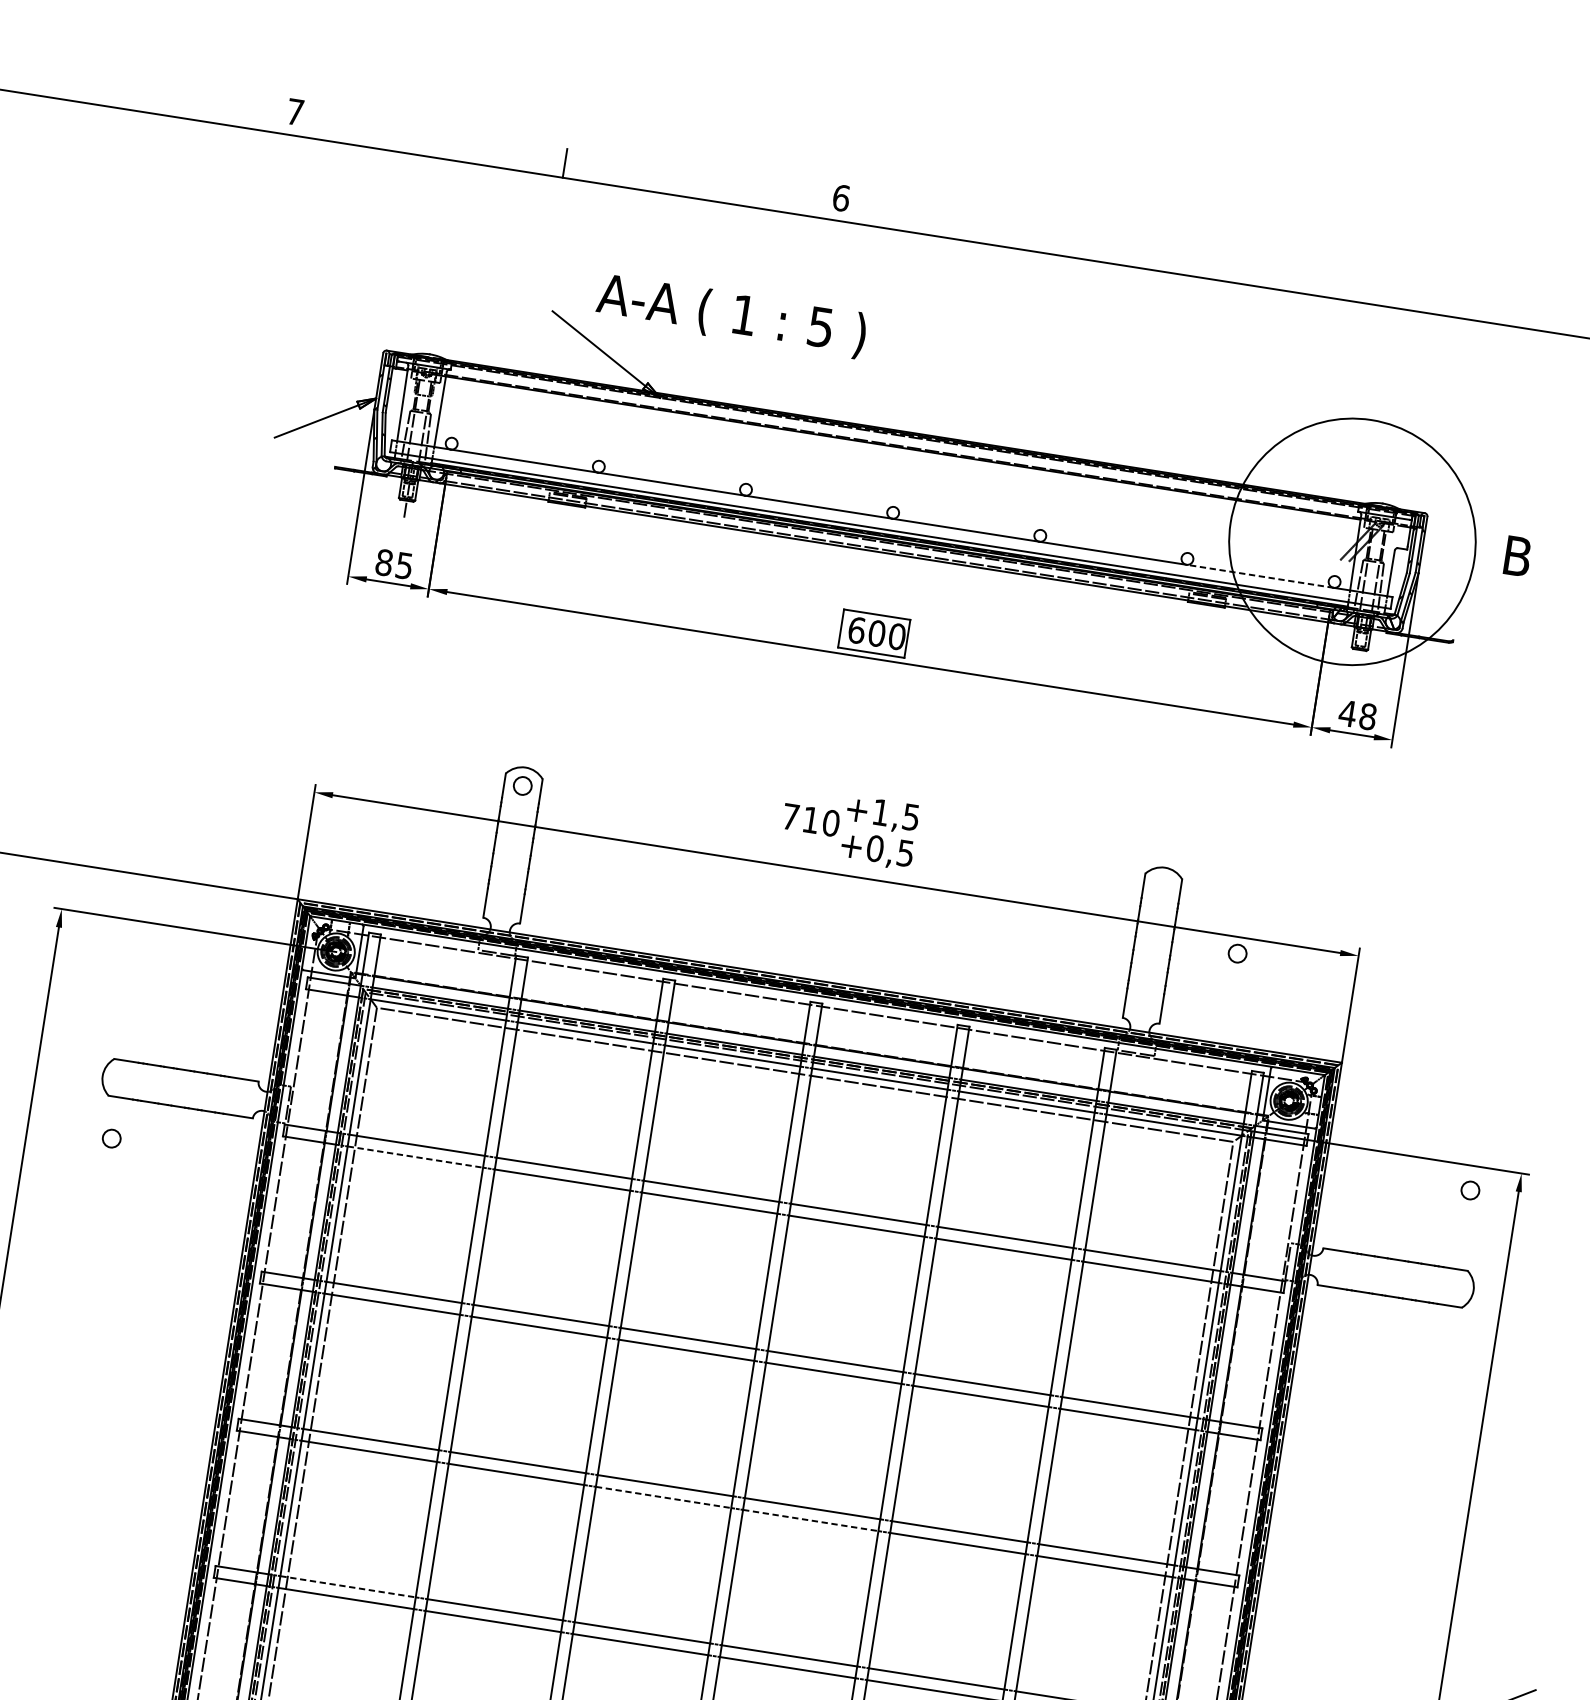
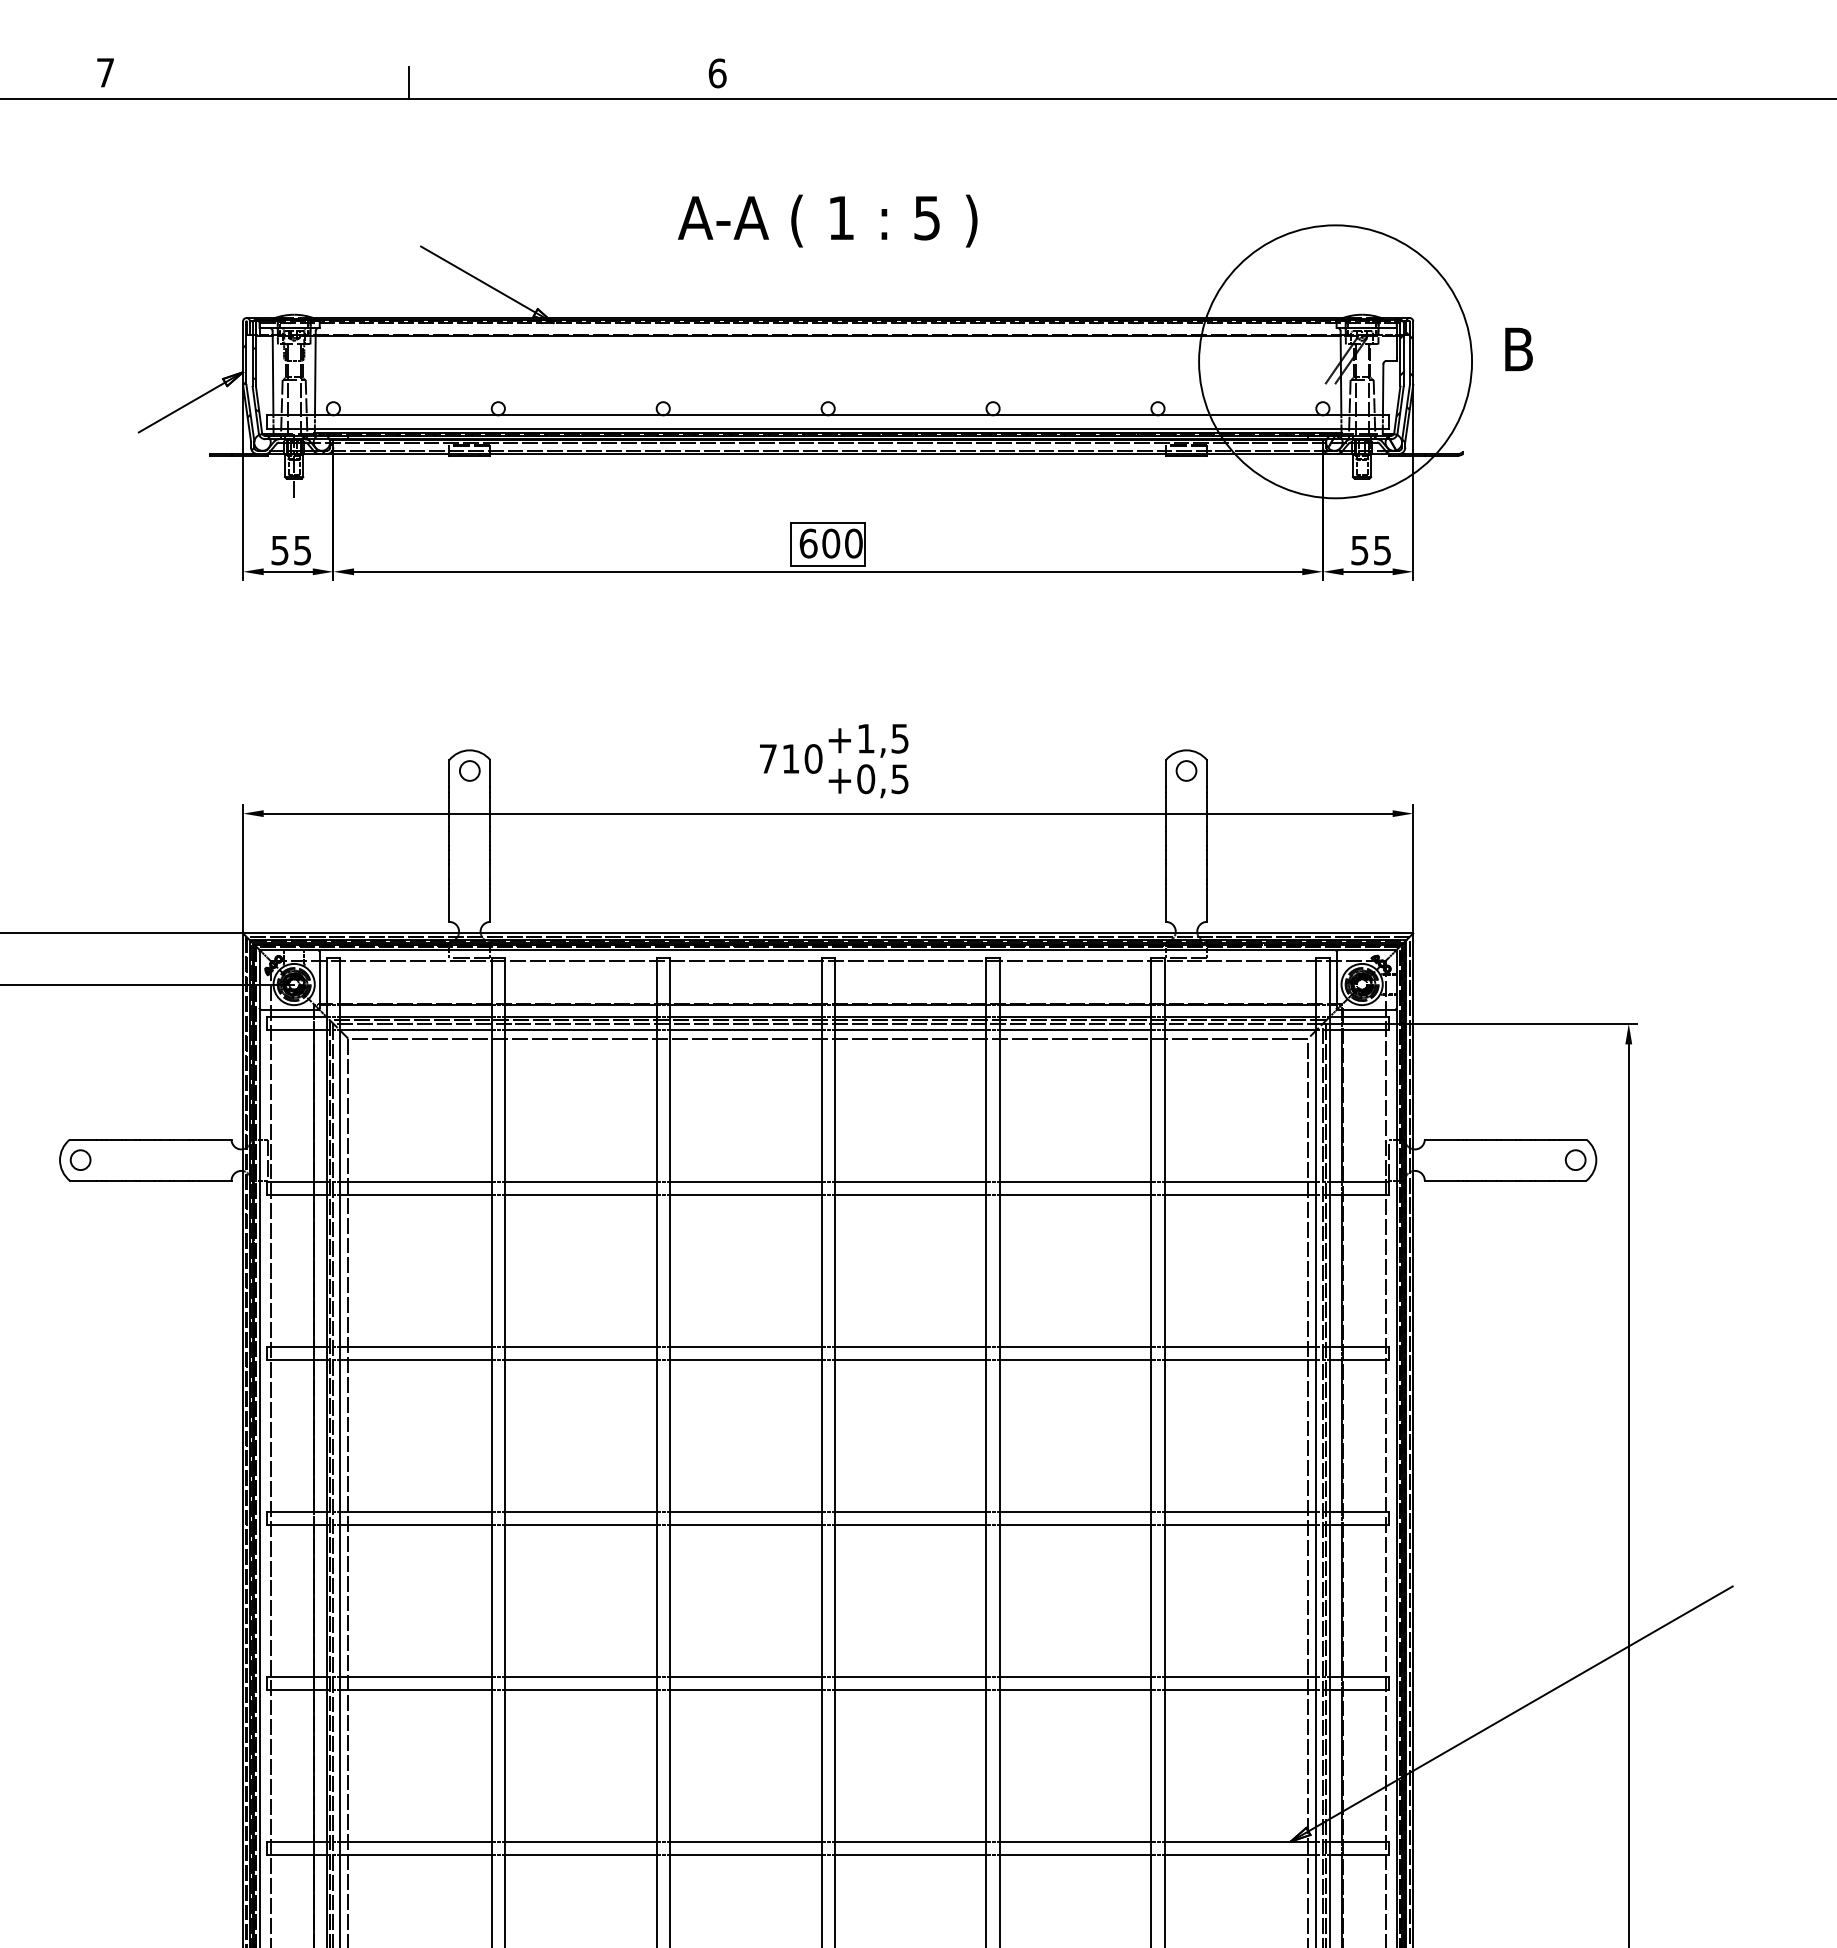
text: (731, 315) -> (827, 220), moved
text: (383, 562) -> (279, 550), 85 -> 55
line: (1259, 576) -> (1239, 415), dashed -> solid
text: (1357, 715) -> (1370, 550), 48 -> 55
circle: (1237, 953) -> (1186, 770), moved
circle: (111, 1138) -> (80, 1159), moved
line: (414, 1157) -> (415, 1195), dashed -> solid
circle: (1470, 1189) -> (1575, 1159), moved
line: (663, 1497) -> (745, 1525), dashed -> solid
line: (810, 1520) -> (910, 1525), dashed -> solid
line: (347, 1586) -> (415, 1676), dashed -> solid

